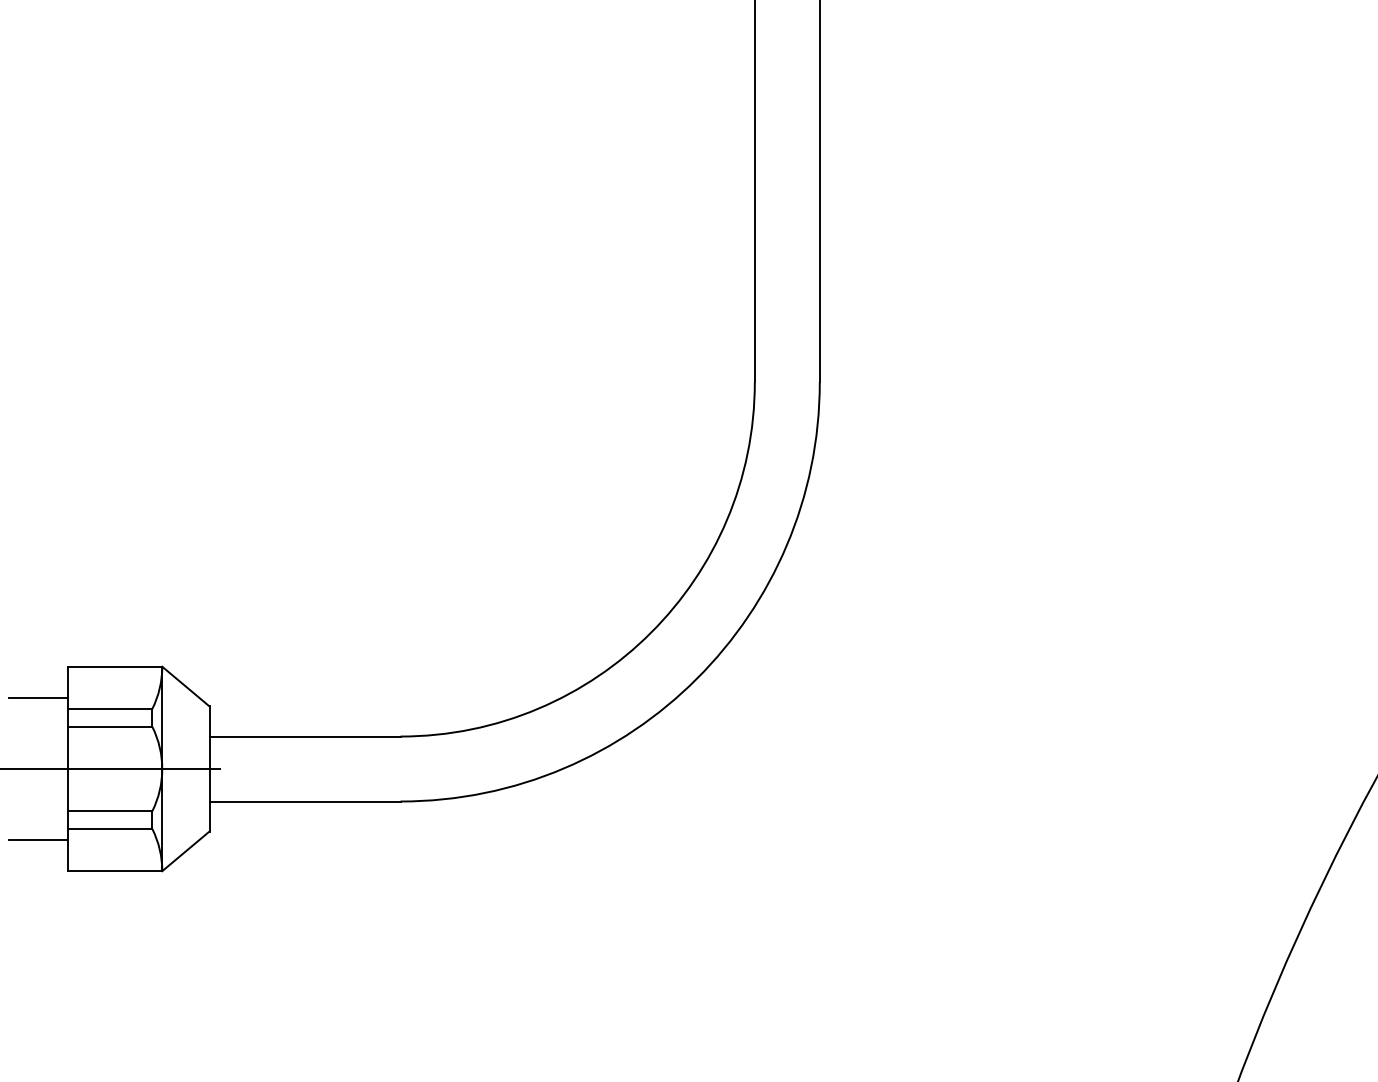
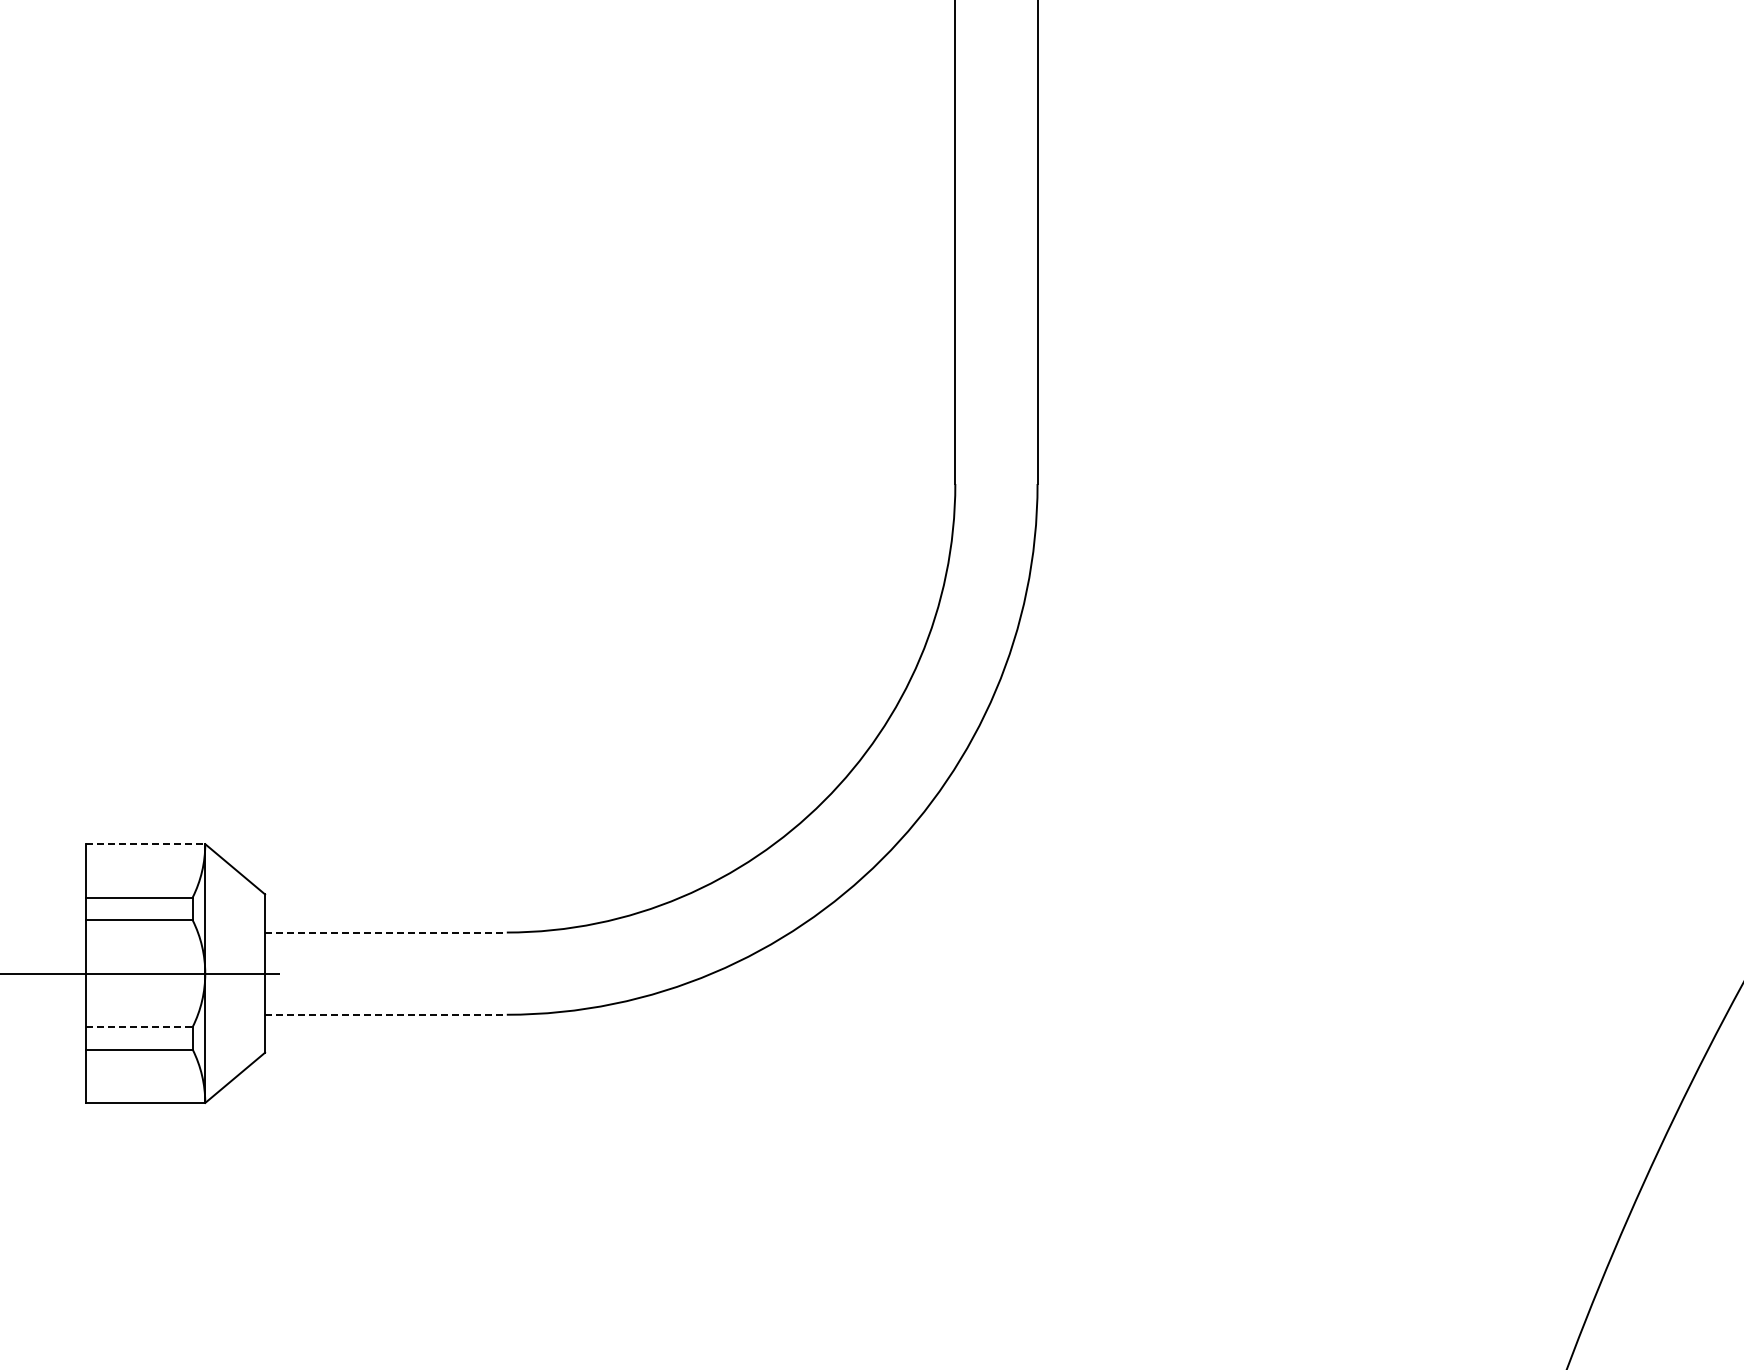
line: (115, 667) -> (145, 844), solid -> dashed
line: (37, 697) -> (47, 883), removed
line: (304, 736) -> (385, 932), solid -> dashed
line: (304, 801) -> (385, 1014), solid -> dashed
line: (110, 810) -> (139, 1026), solid -> dashed
line: (37, 840) -> (47, 1063), removed

